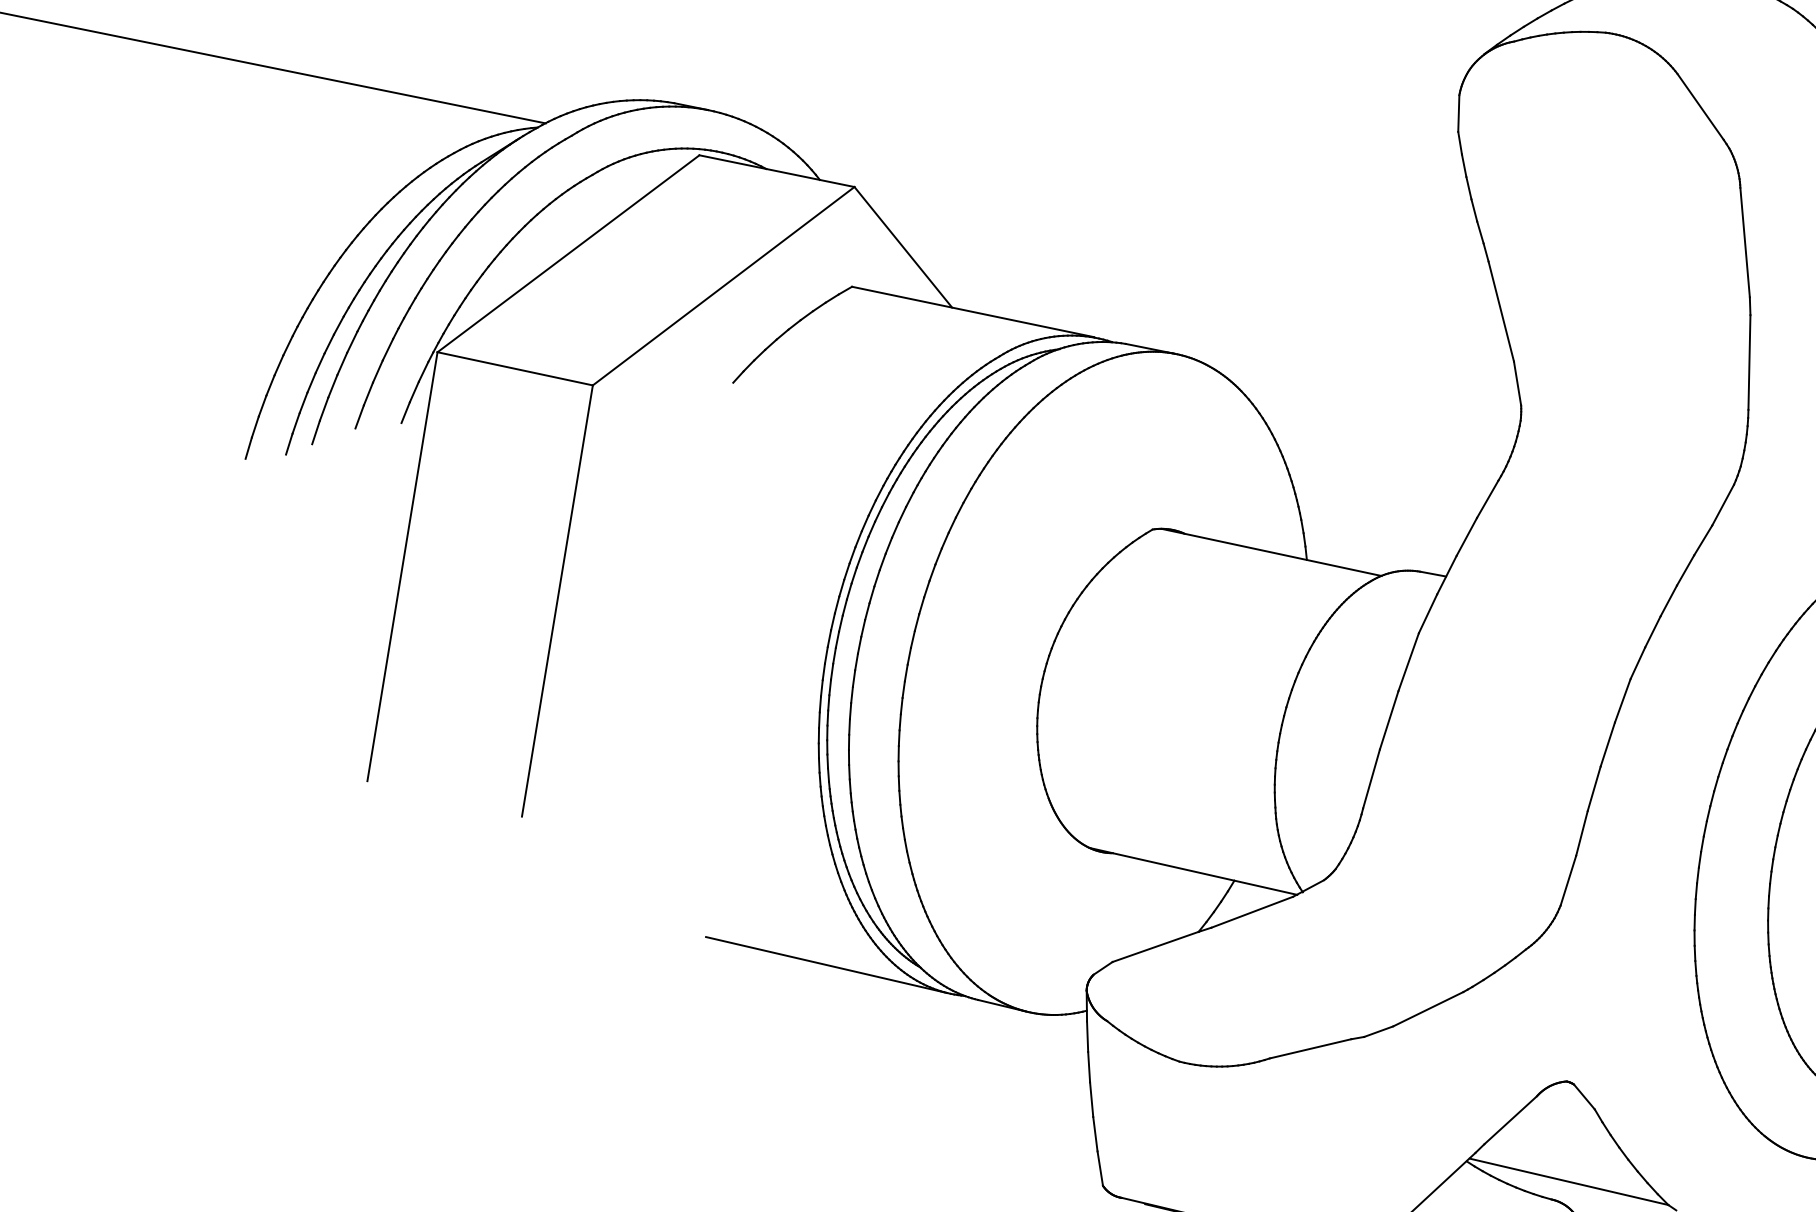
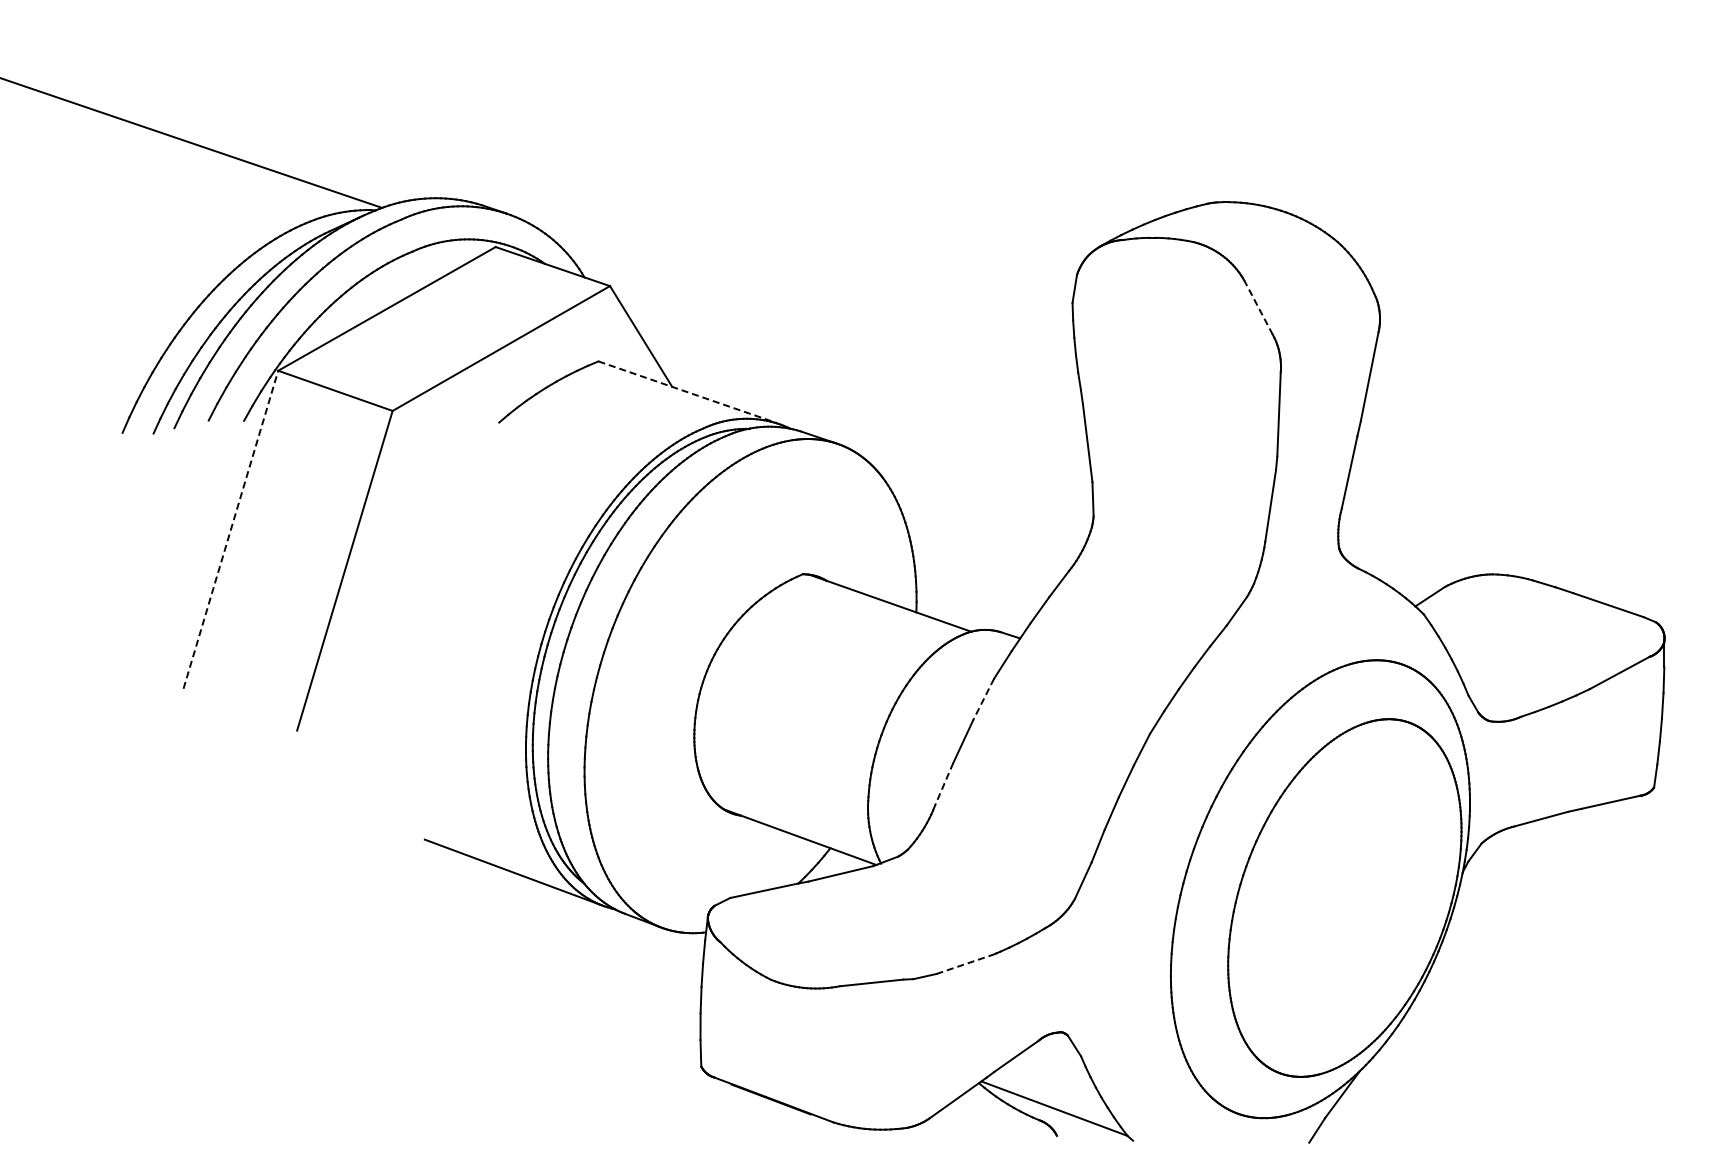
line: (1700, 106) -> (1258, 307), solid -> dashed
line: (974, 312) -> (688, 392), solid -> dashed
line: (401, 566) -> (230, 529), solid -> dashed
line: (1408, 663) -> (983, 700), solid -> dashed
line: (1370, 779) -> (943, 784), solid -> dashed
line: (1427, 1009) -> (964, 964), solid -> dashed

